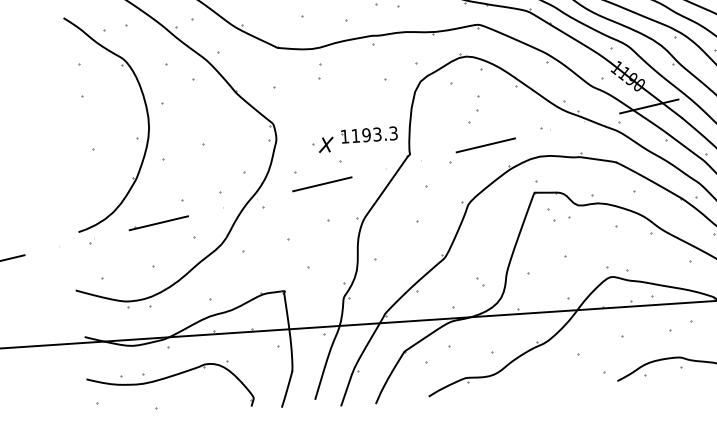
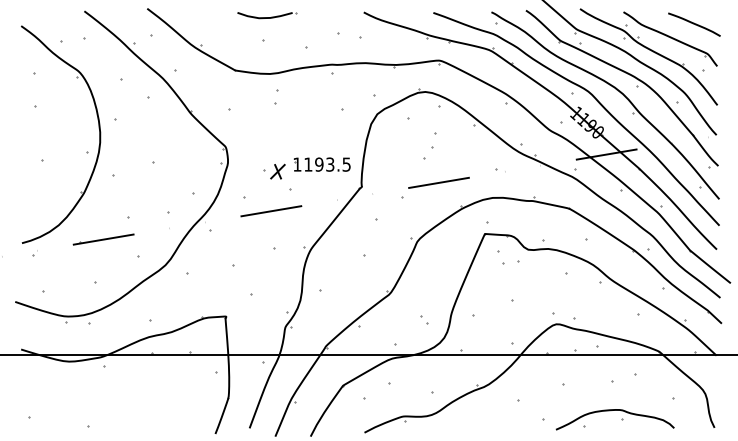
text: (393, 132) -> (346, 163), 1193.3 -> 1193.5
part: (166, 379) -> (100, 397), removed

